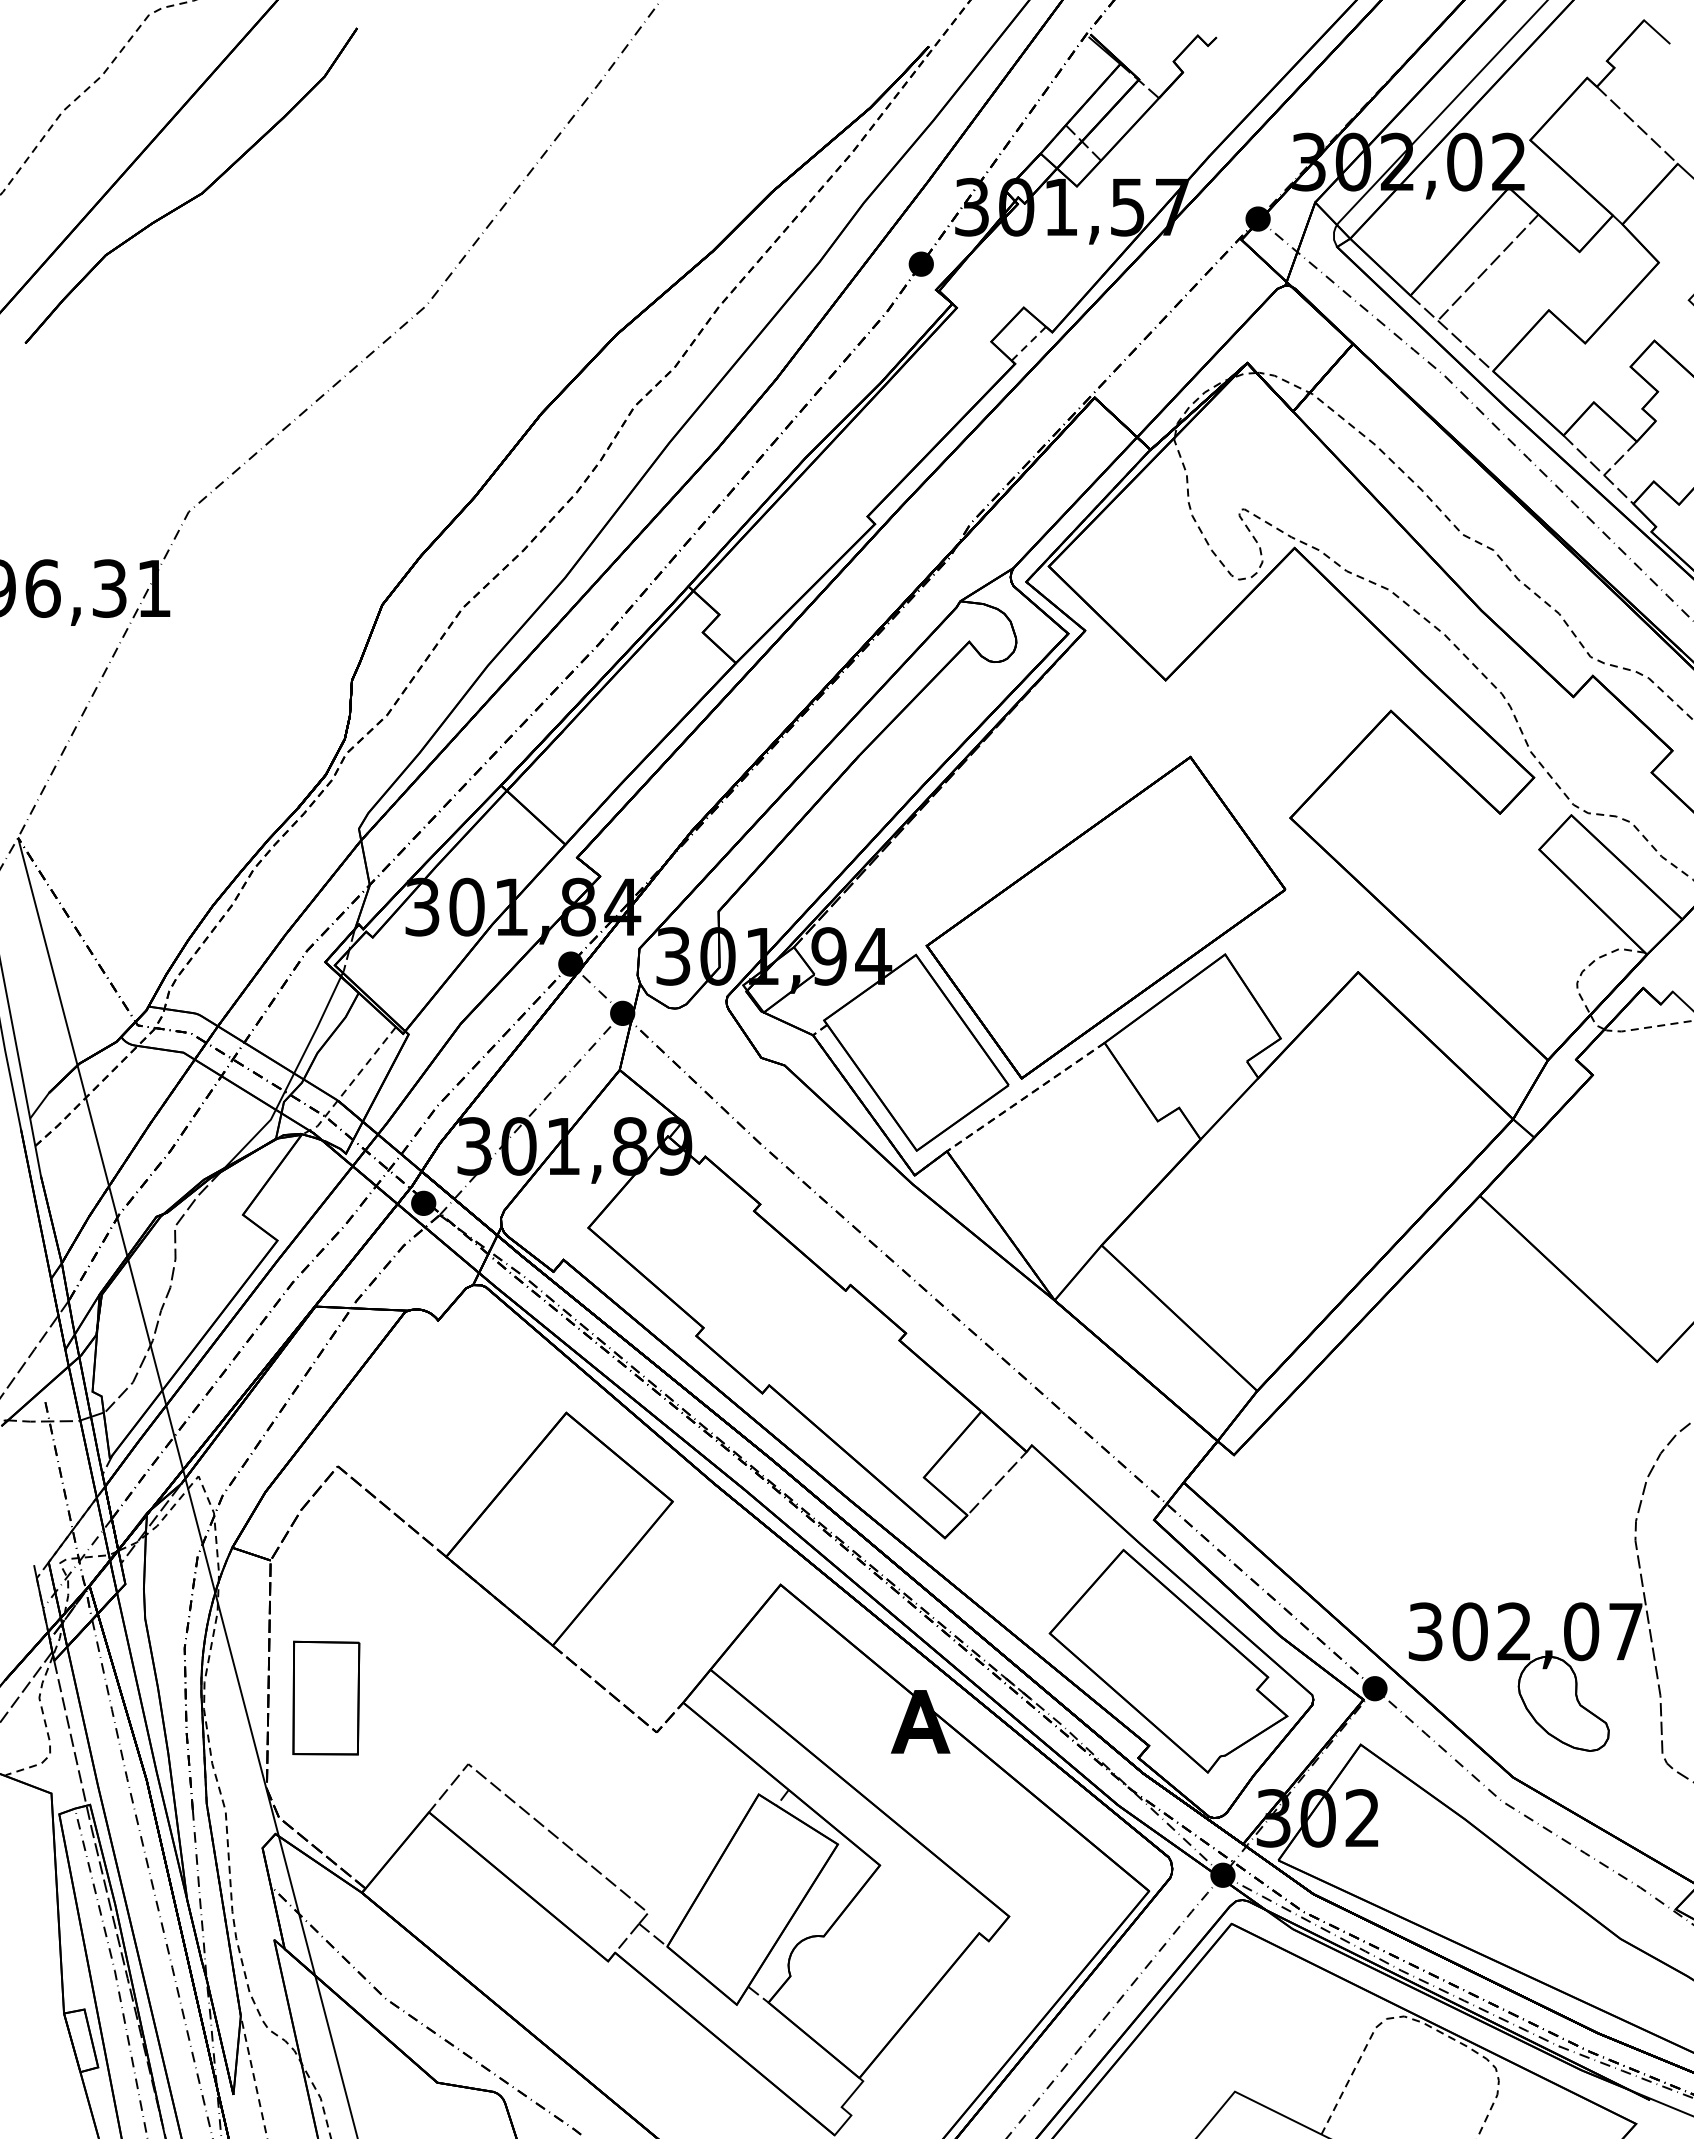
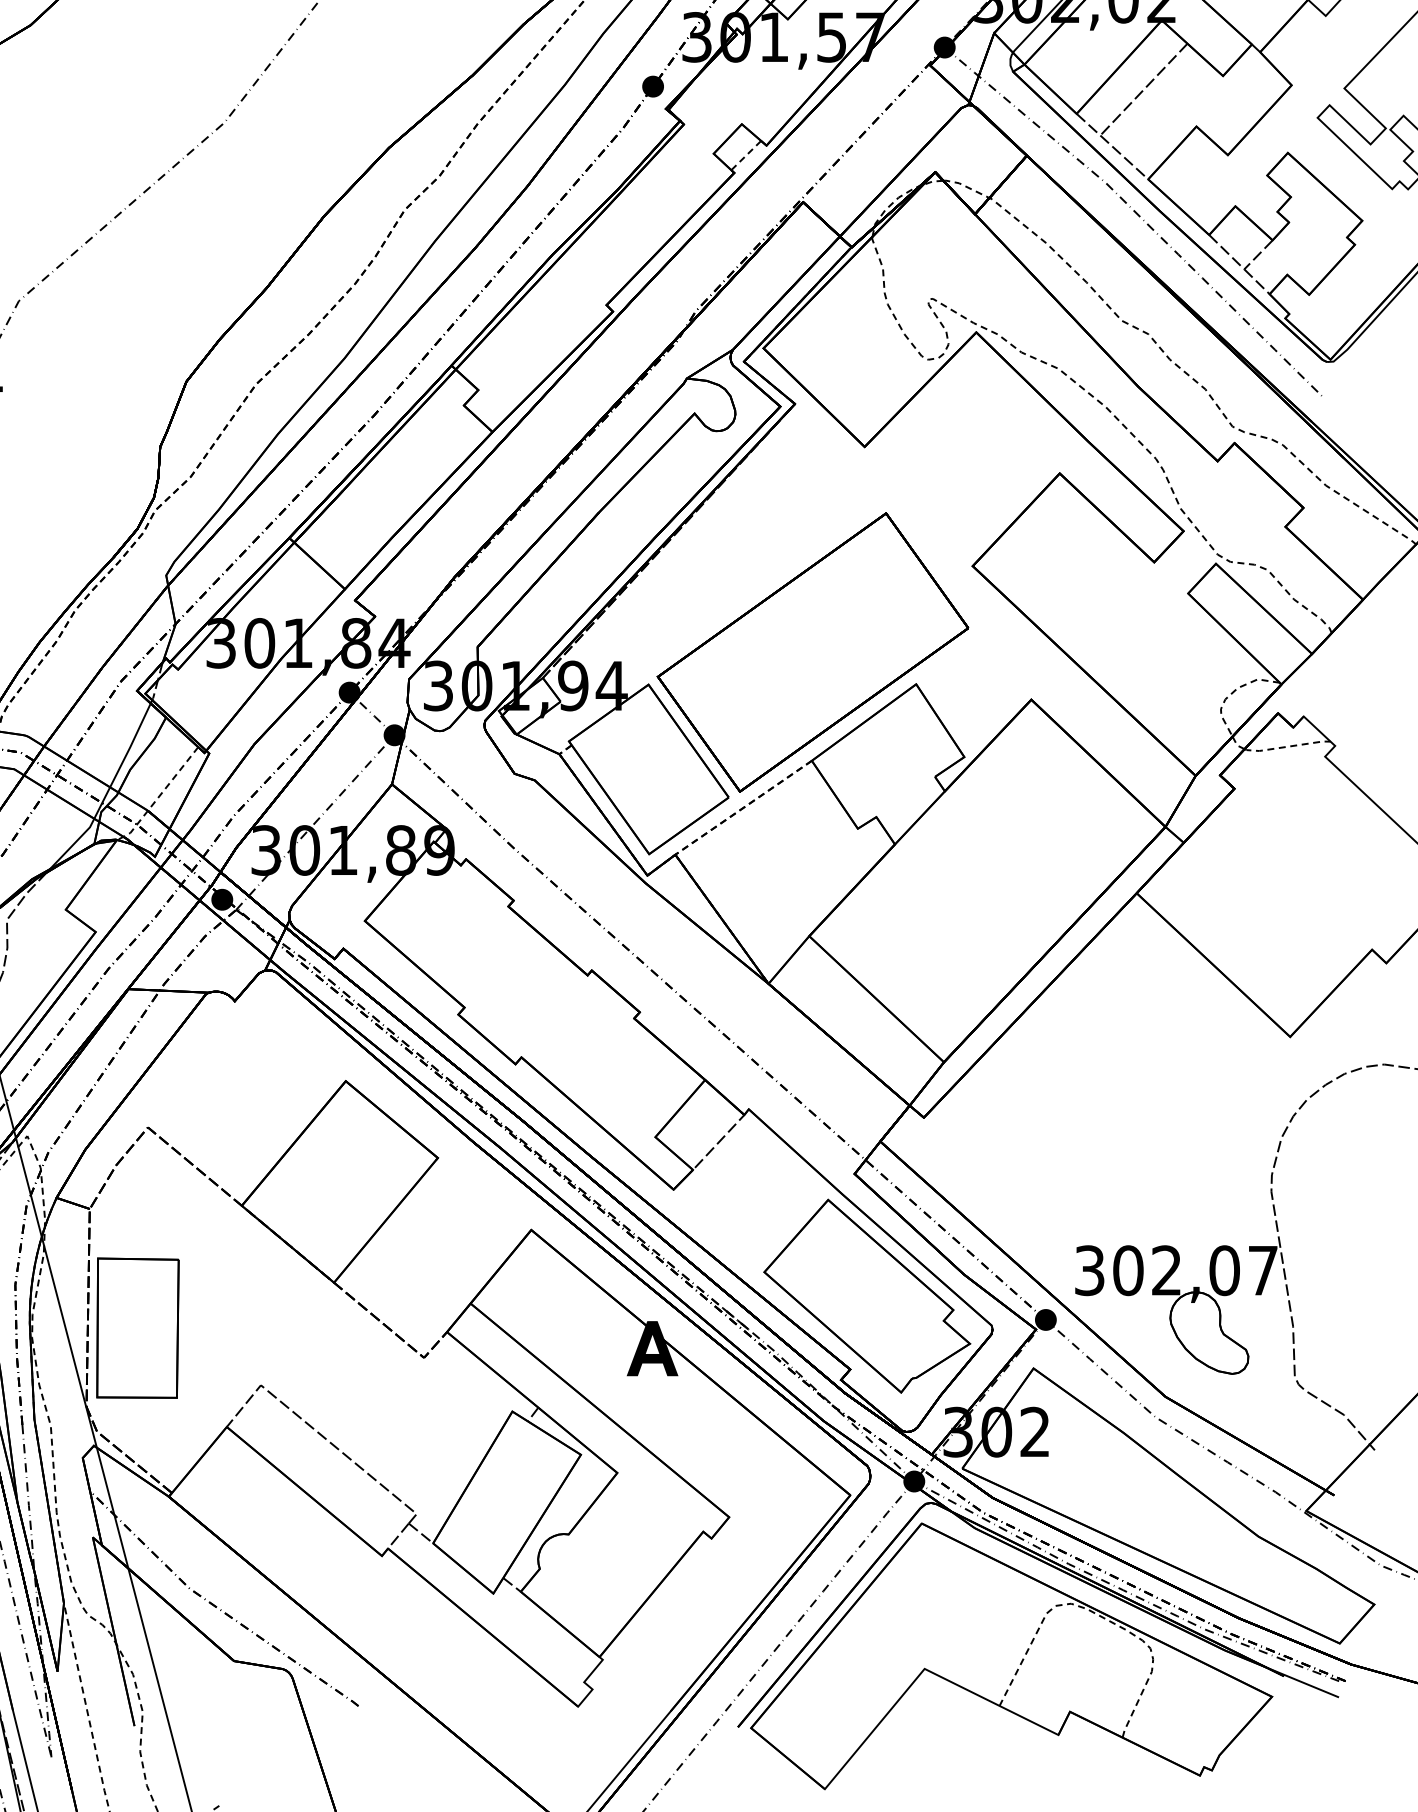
part: (326, 1697) -> (138, 1327), size x1.43

